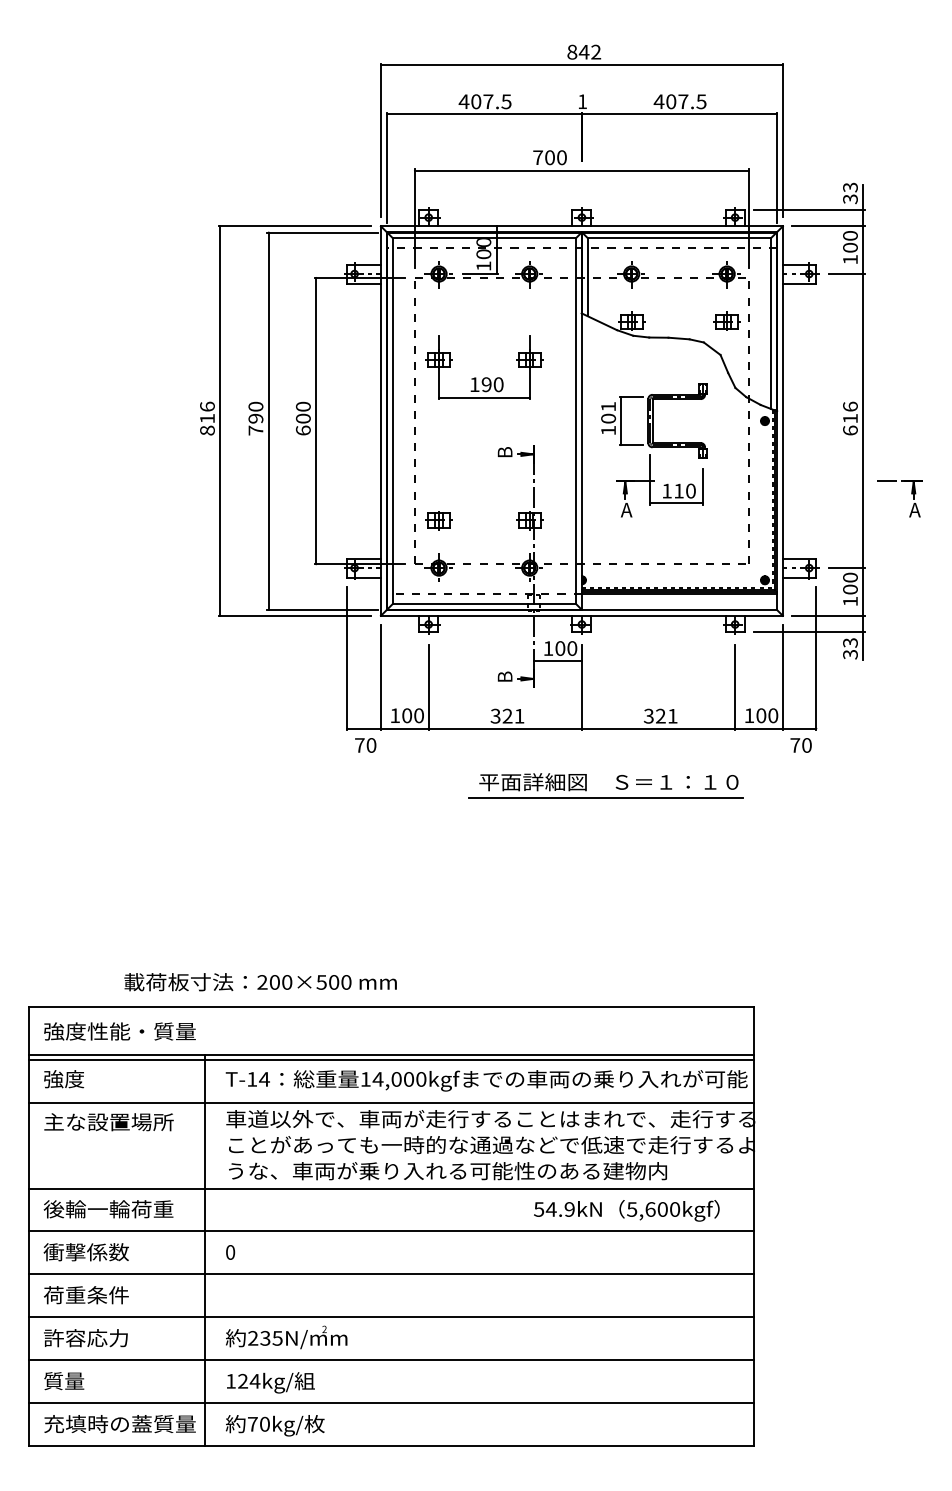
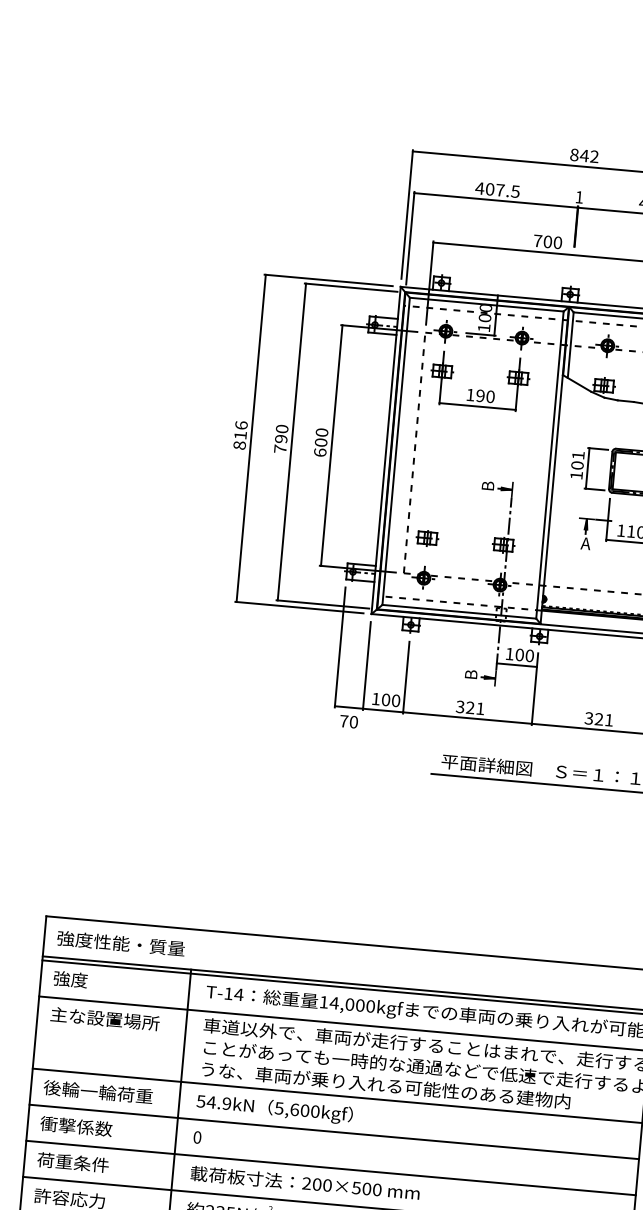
part: (484, 377) -> (479, 389), moved
text: (260, 982) -> (305, 1183), moved
text: (626, 1210) -> (274, 1108), moved

